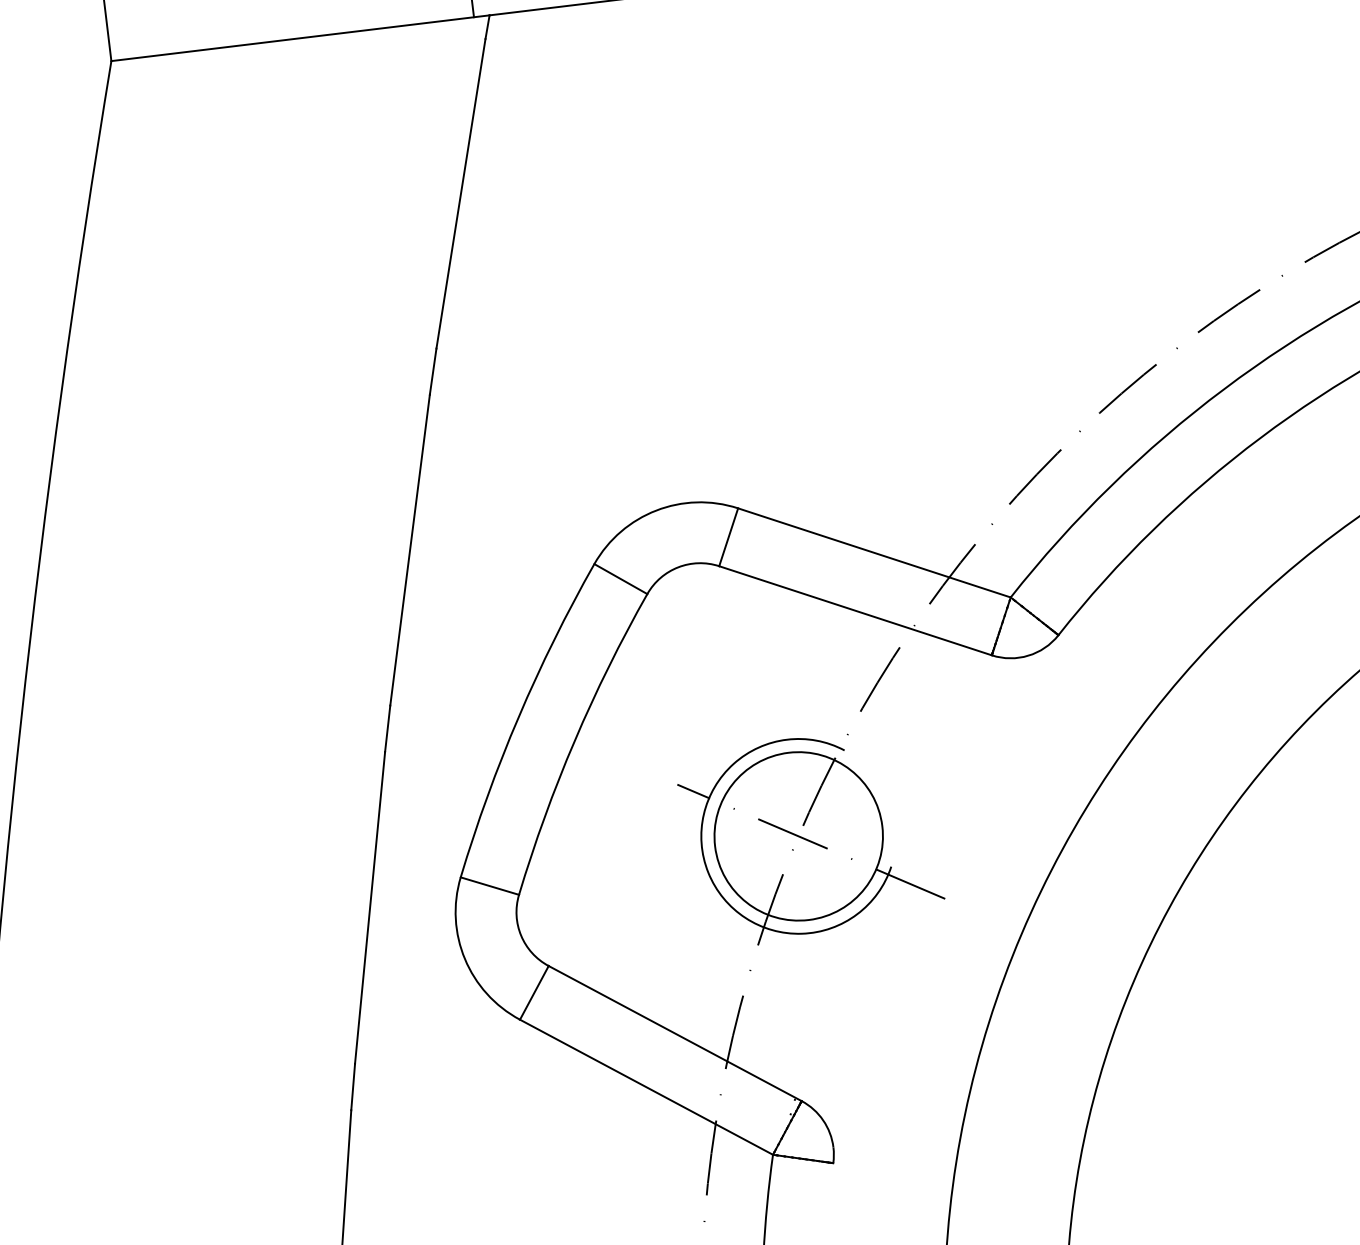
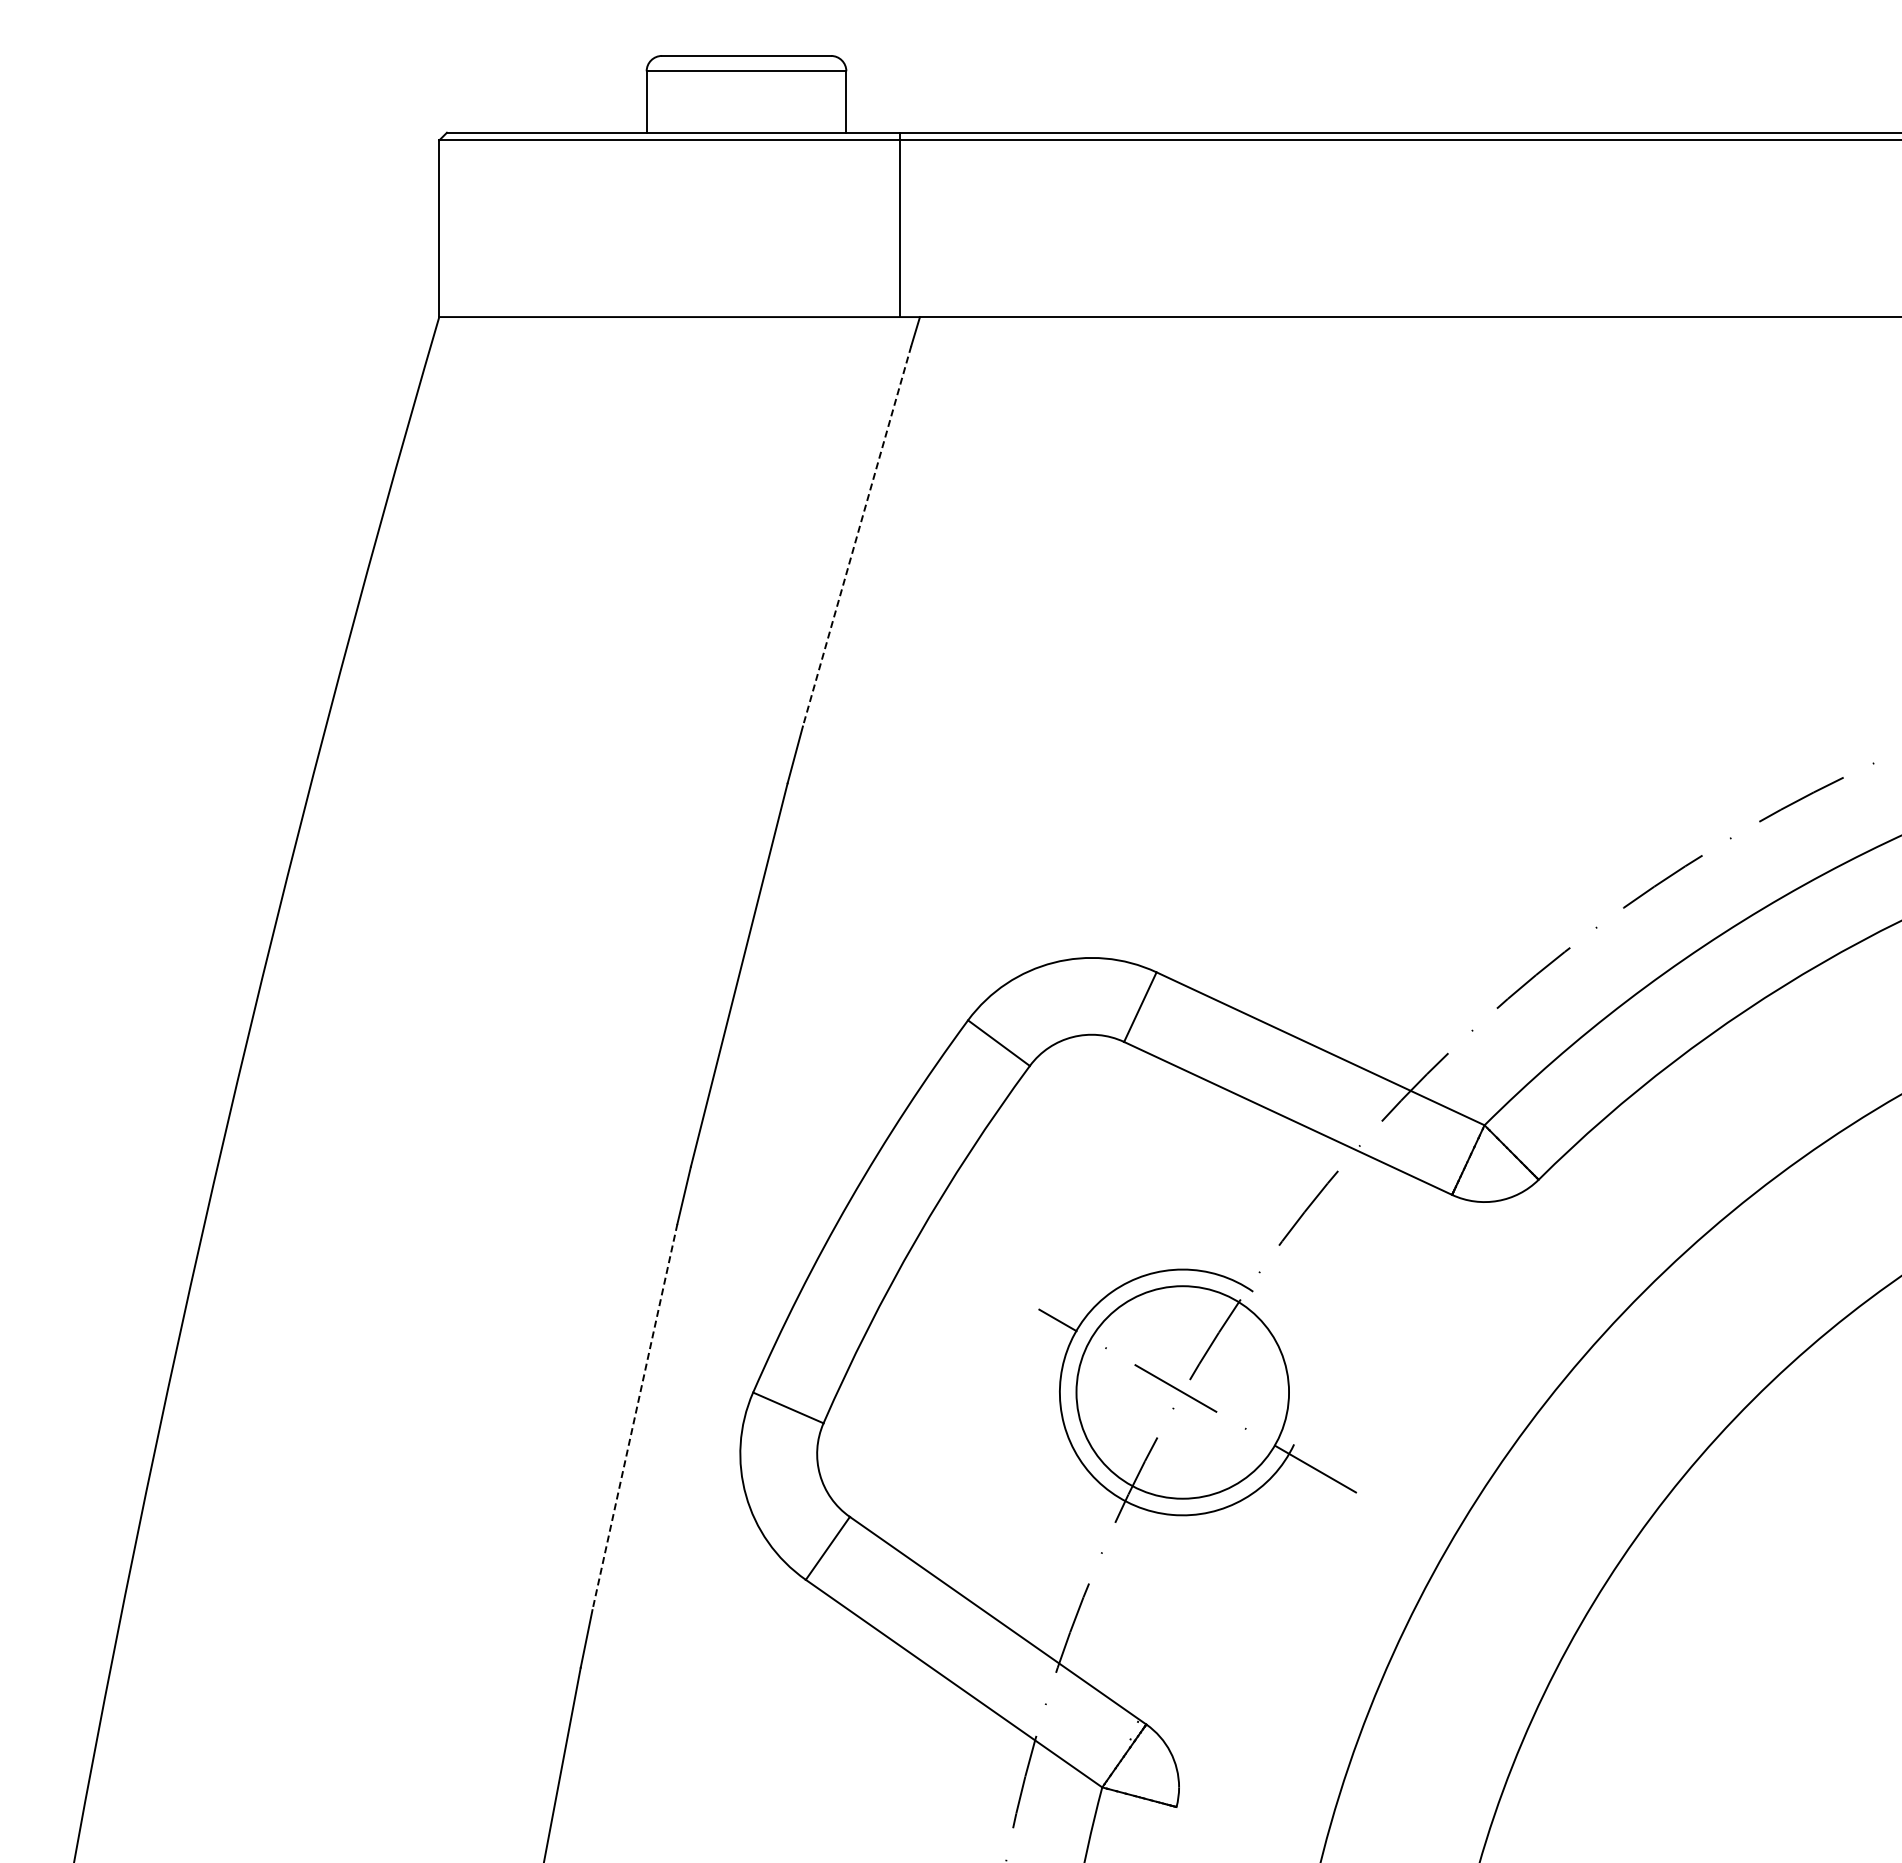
line: (461, 193) -> (857, 536), solid -> dashed
line: (369, 908) -> (634, 1417), solid -> dashed

